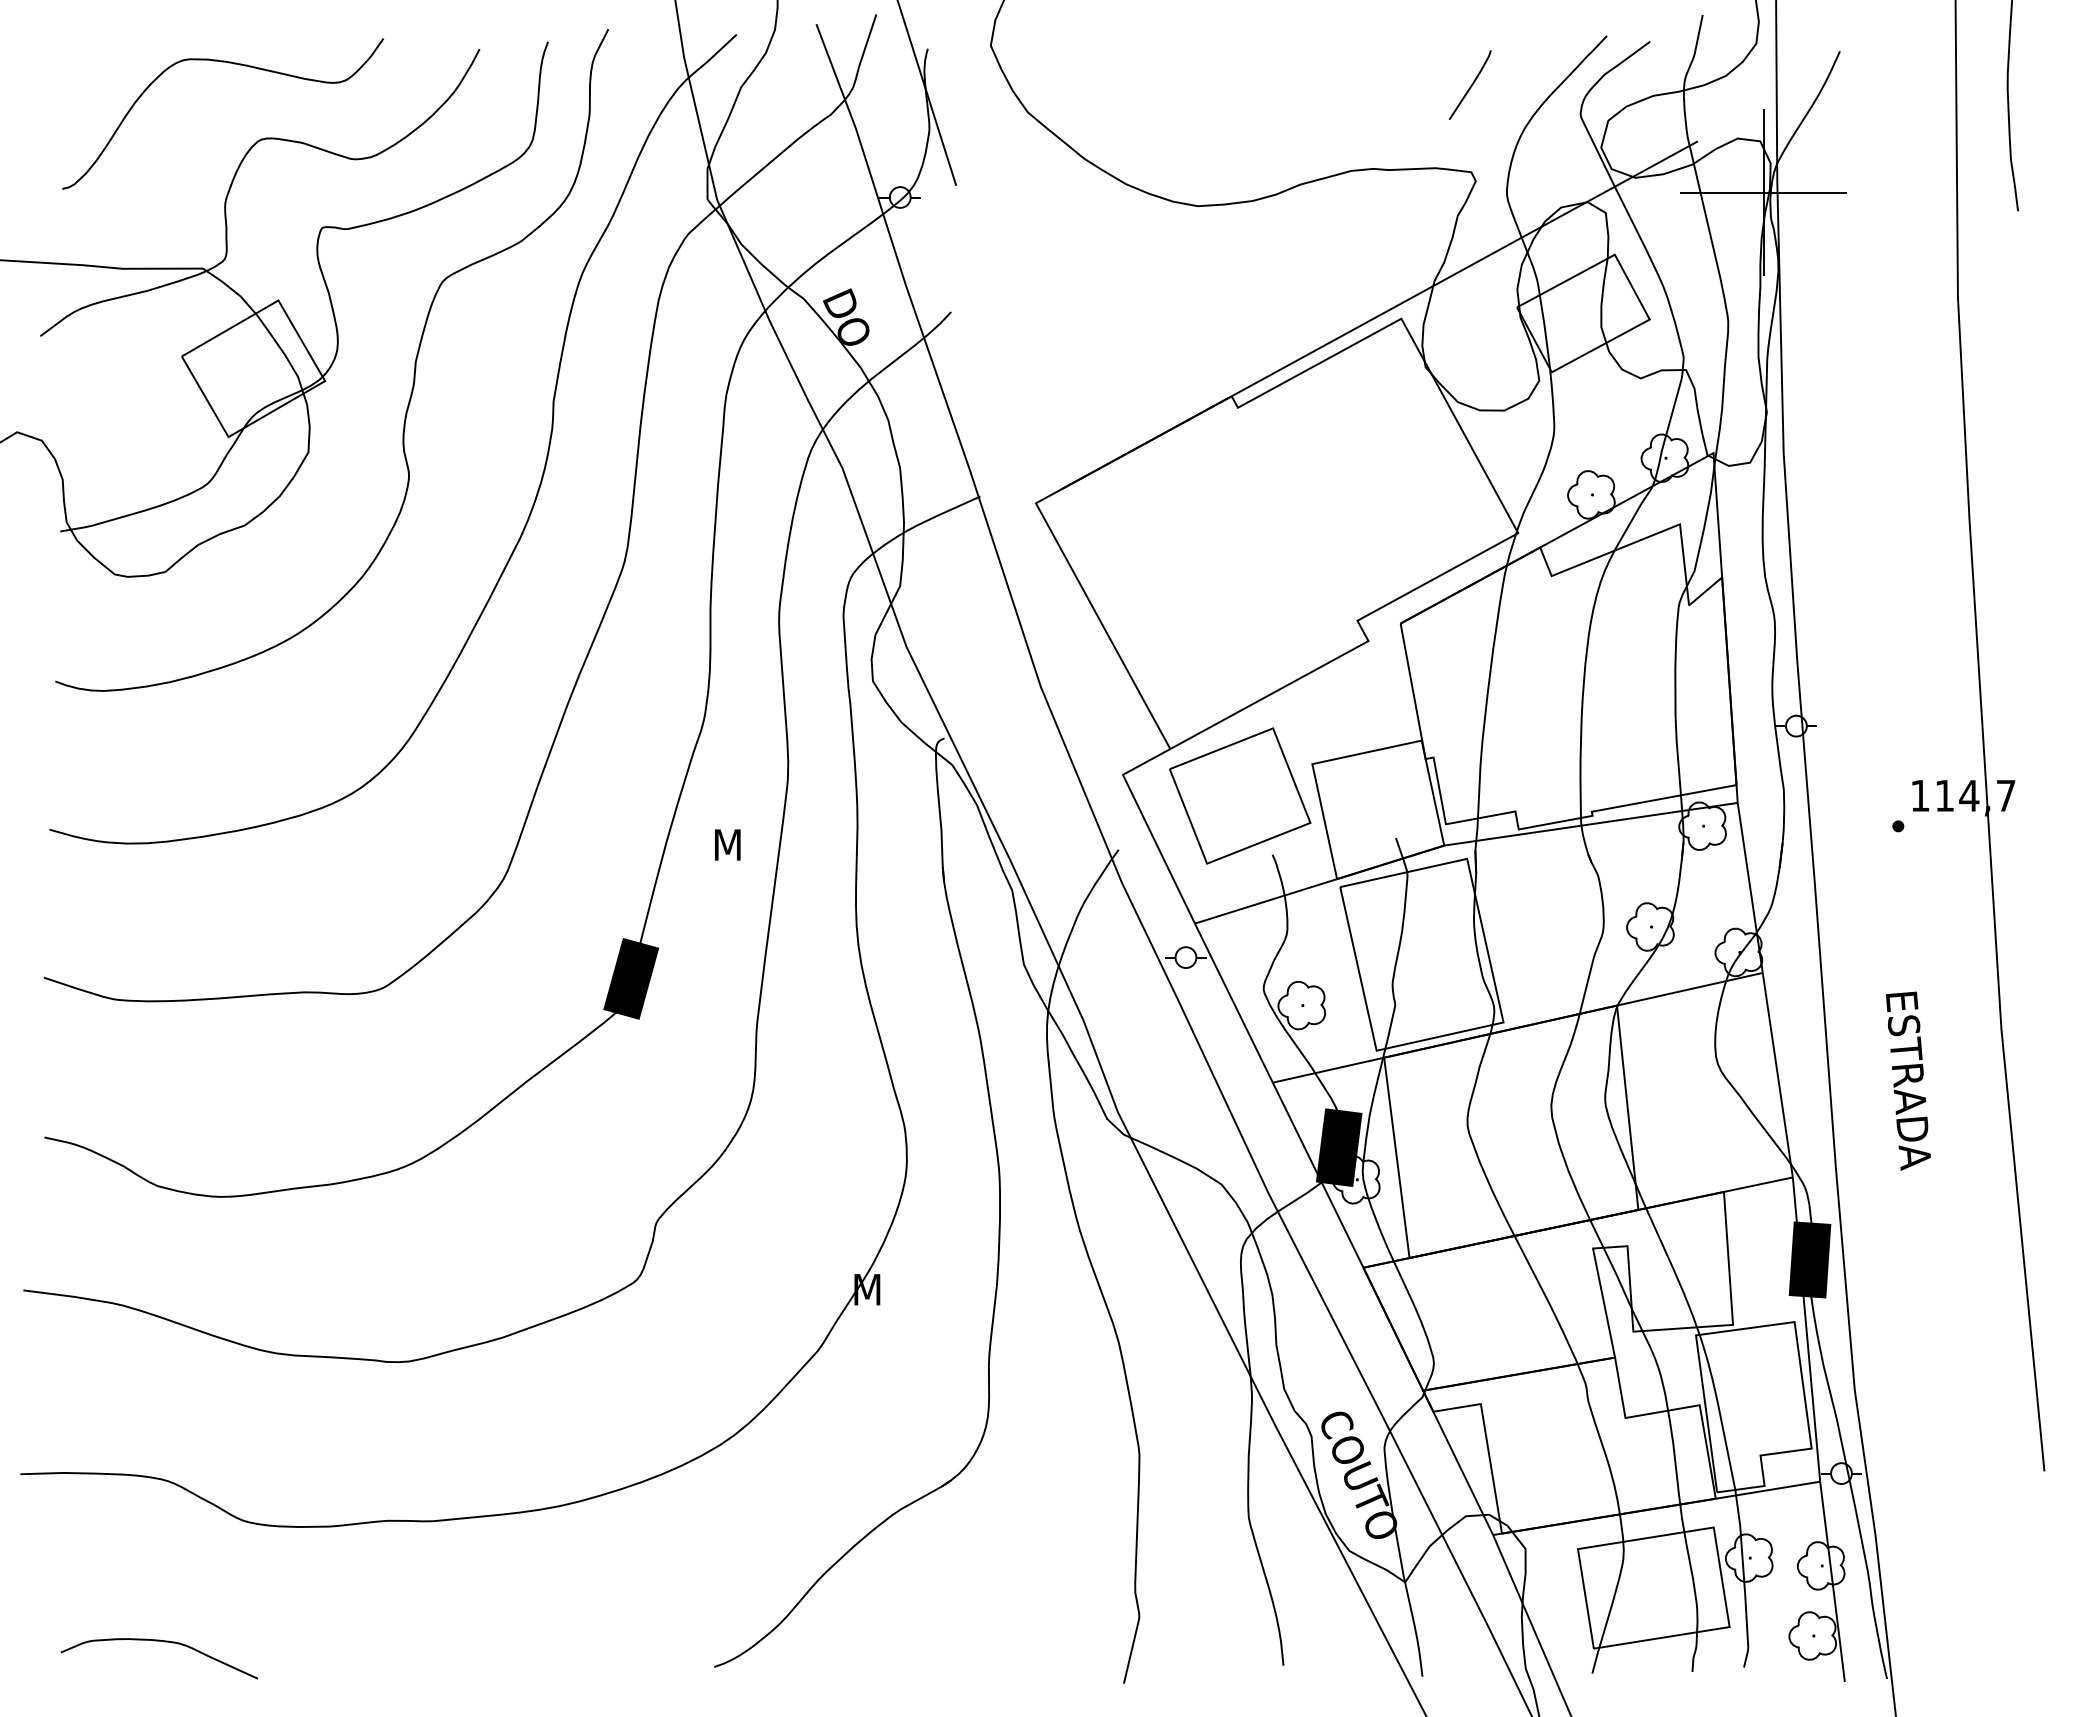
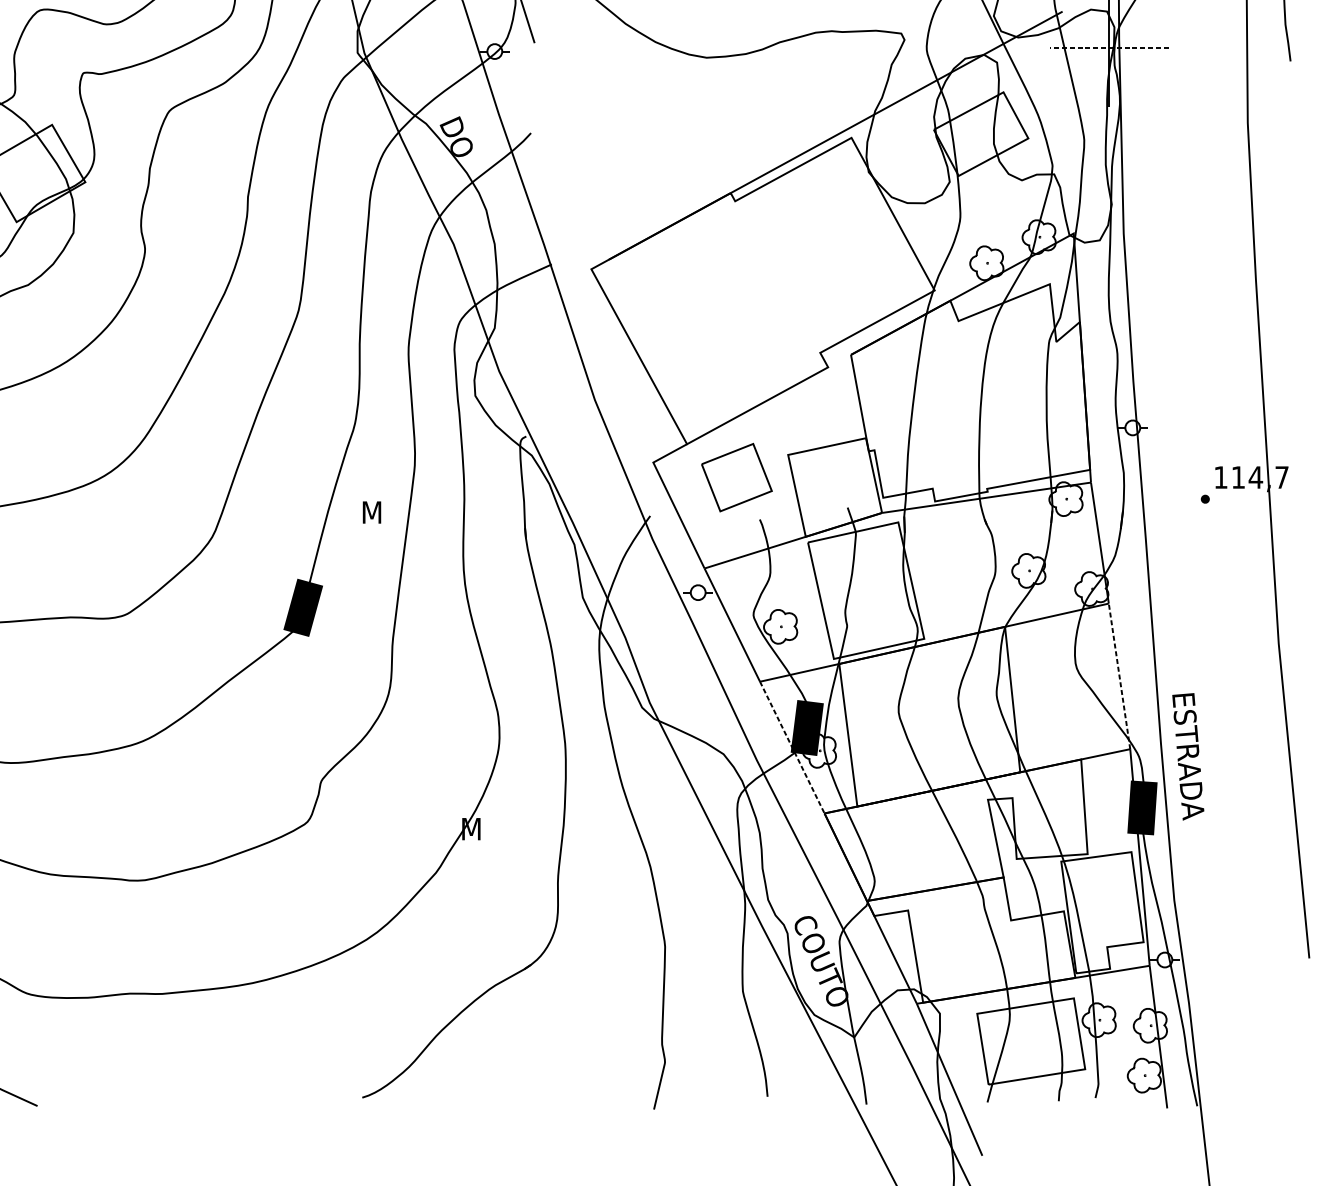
line: (1763, 192) -> (1109, 48), solid -> dashed
part: (1240, 795) -> (737, 477), size x0.7
line: (1777, 1074) -> (1119, 675), solid -> dashed
text: (1908, 1080) -> (1188, 756), moved
line: (1318, 1175) -> (792, 747), solid -> dashed

